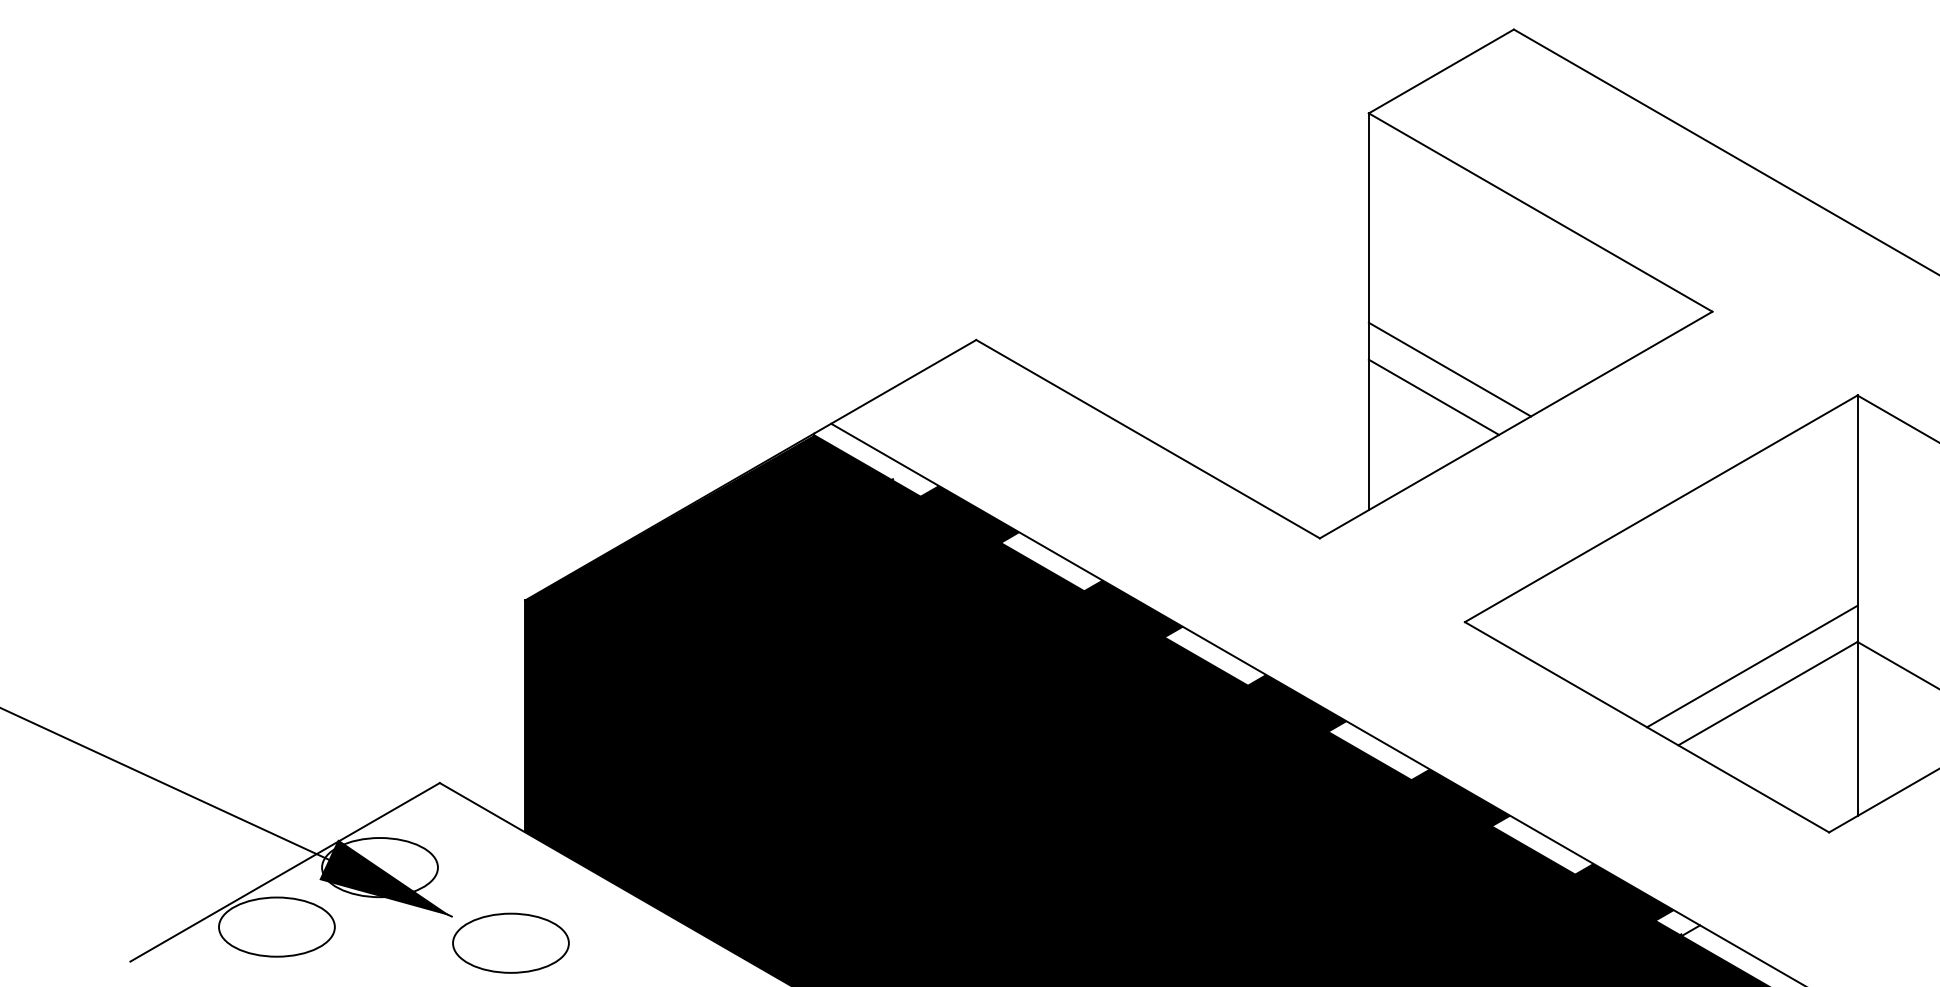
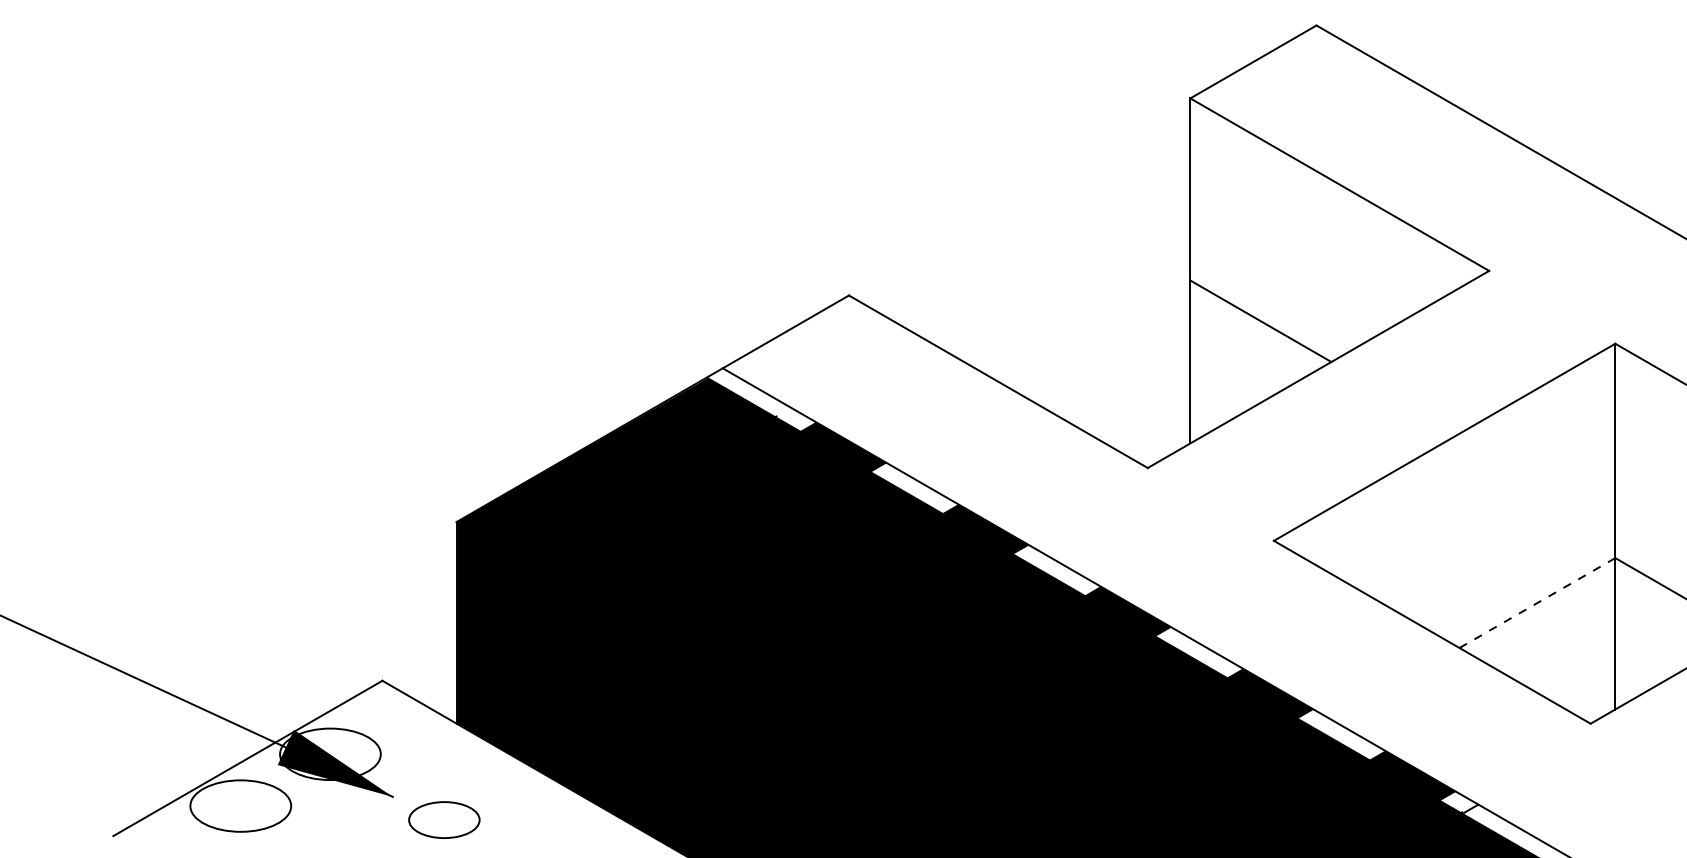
line: (1433, 397) -> (1246, 345), removed
line: (1751, 666) -> (1523, 579), removed
line: (1768, 694) -> (1537, 603), solid -> dashed
part: (511, 942) -> (444, 819), size x0.7

